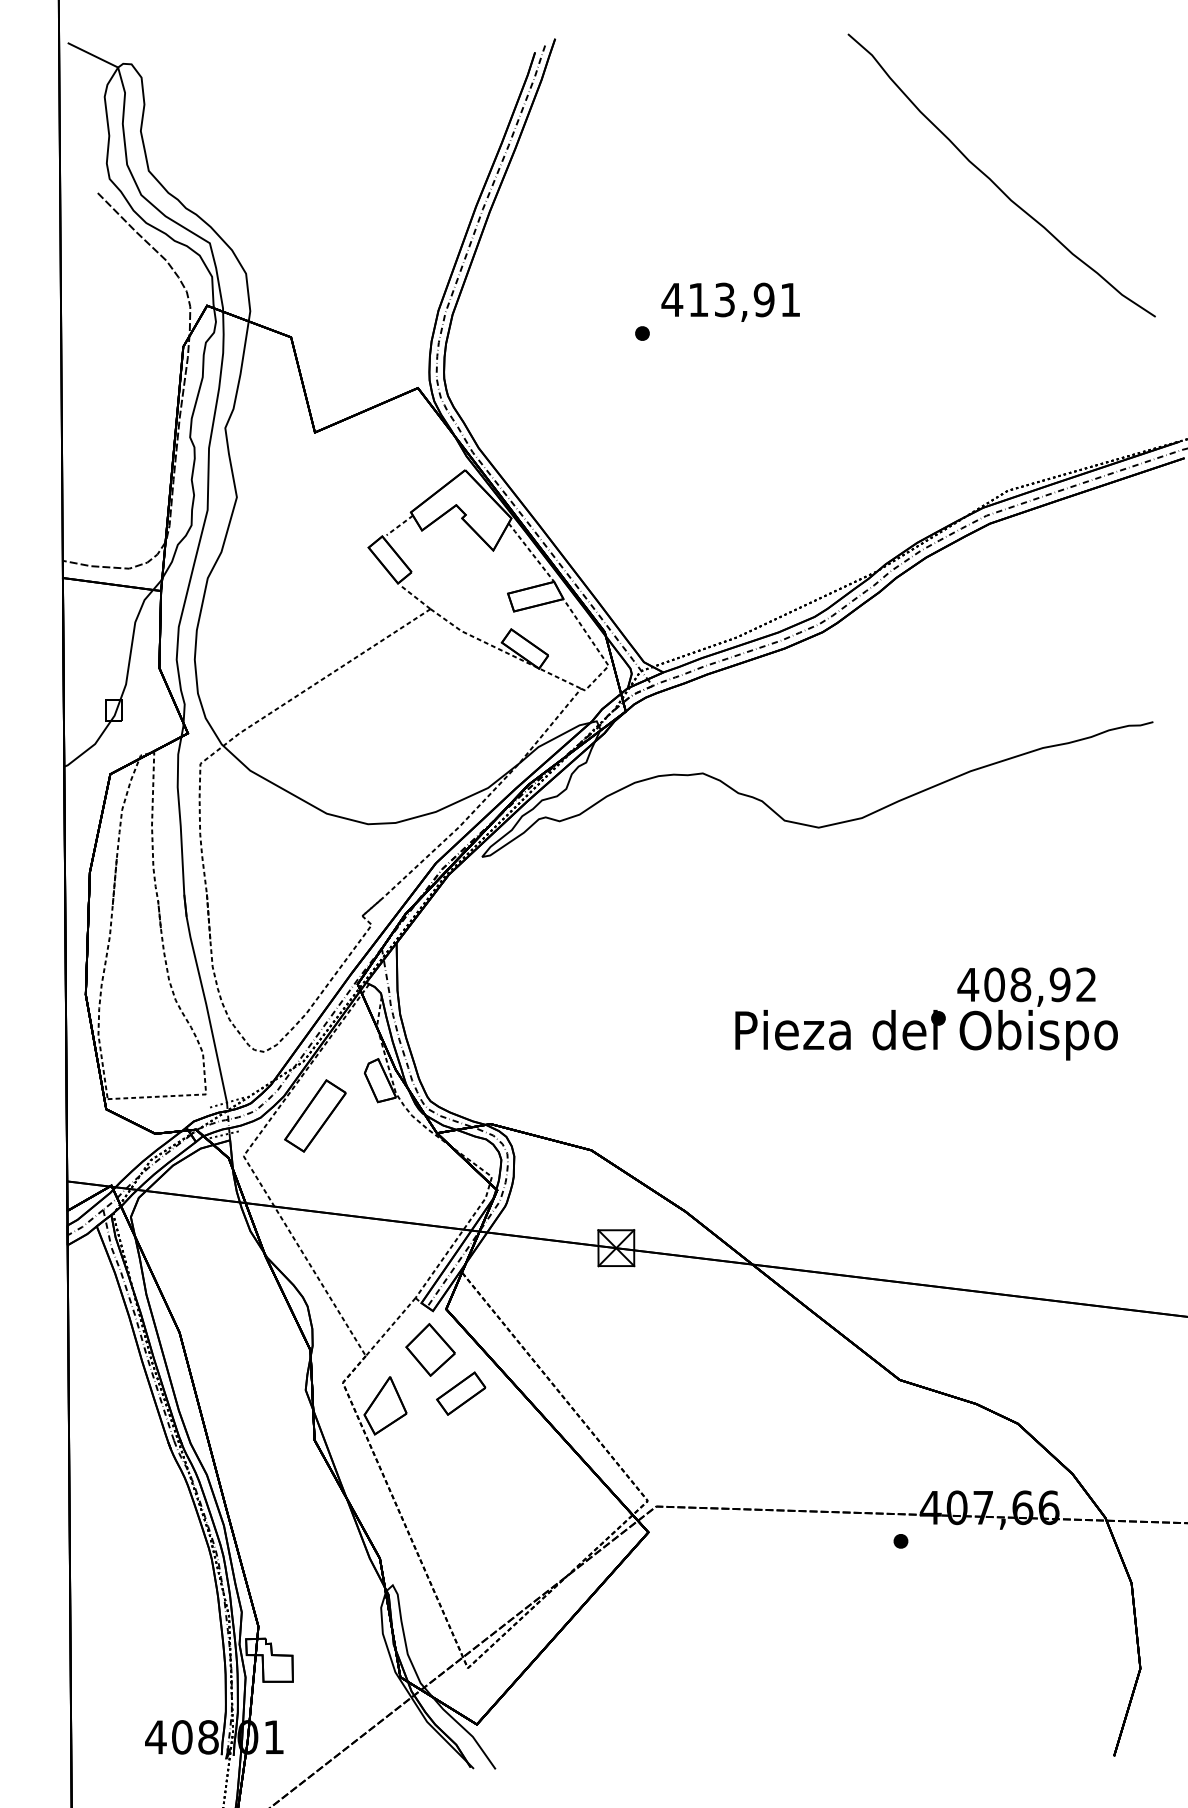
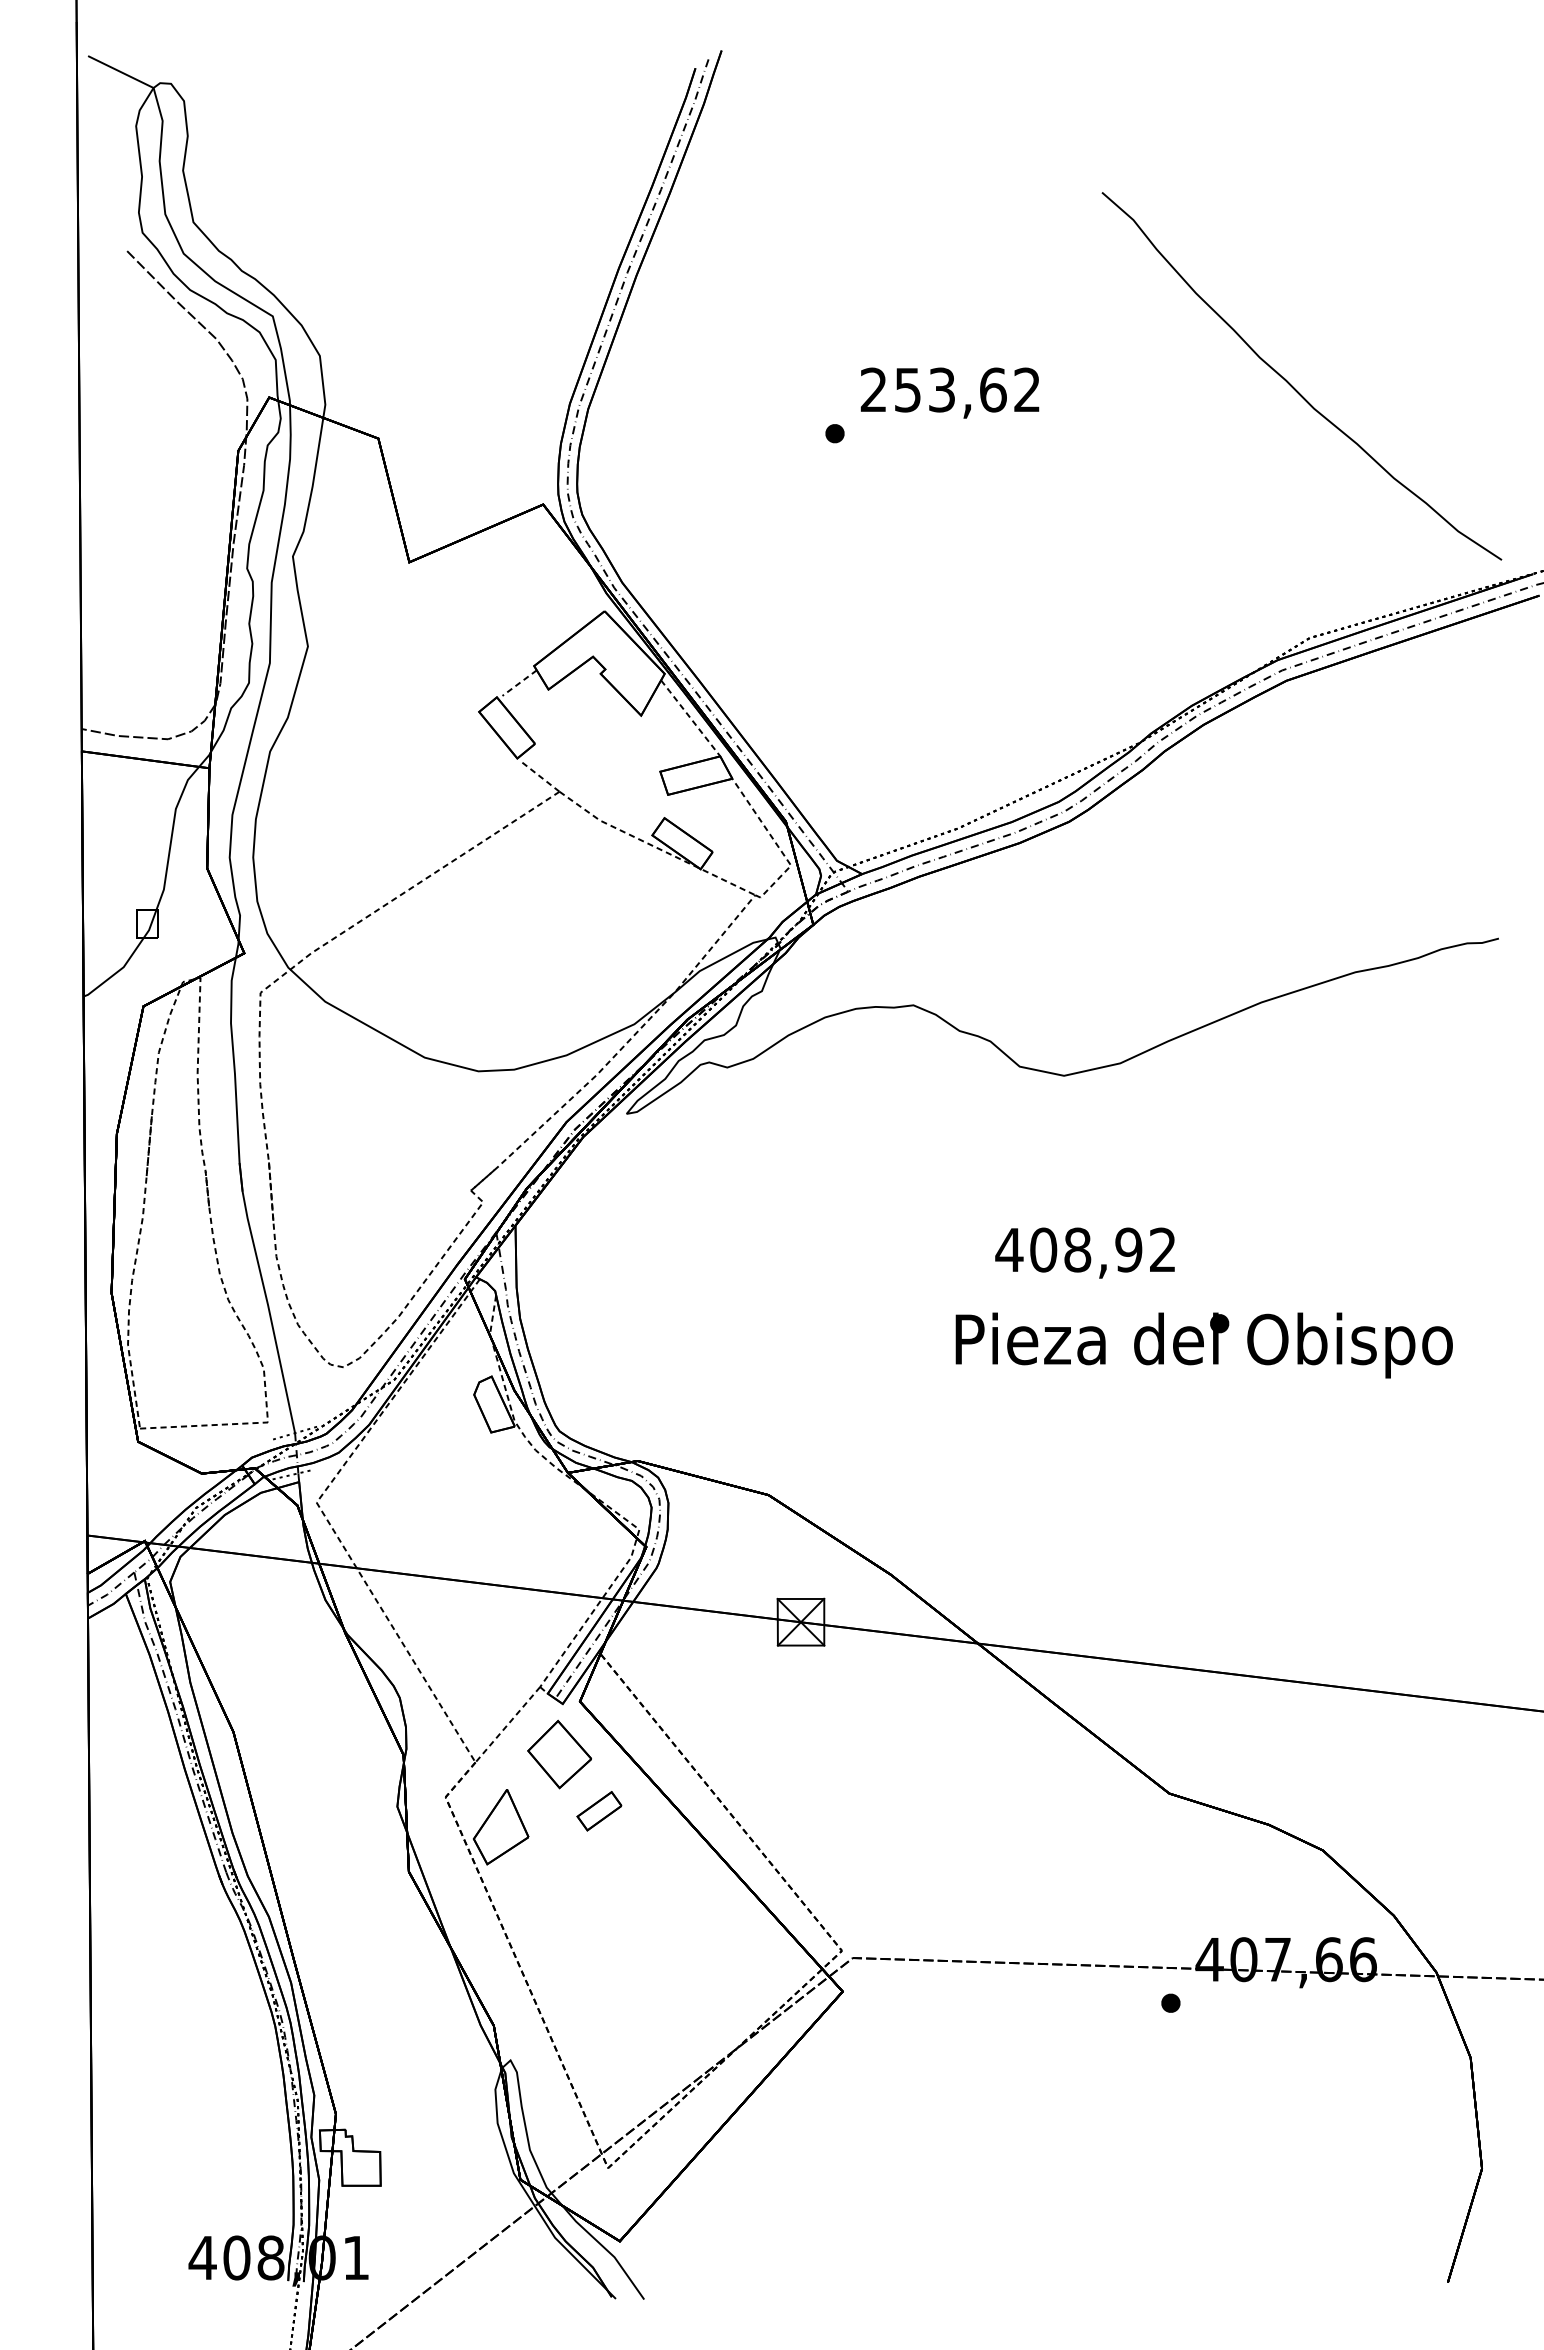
curve: (994, 182) -> (1292, 385), moved
text: (730, 299) -> (949, 389), 413,91 -> 253,62
text: (1026, 986) -> (1084, 1252), moved
part: (315, 1115) -> (409, 1450), removed
part: (461, 1393) -> (599, 1810), size x0.7

